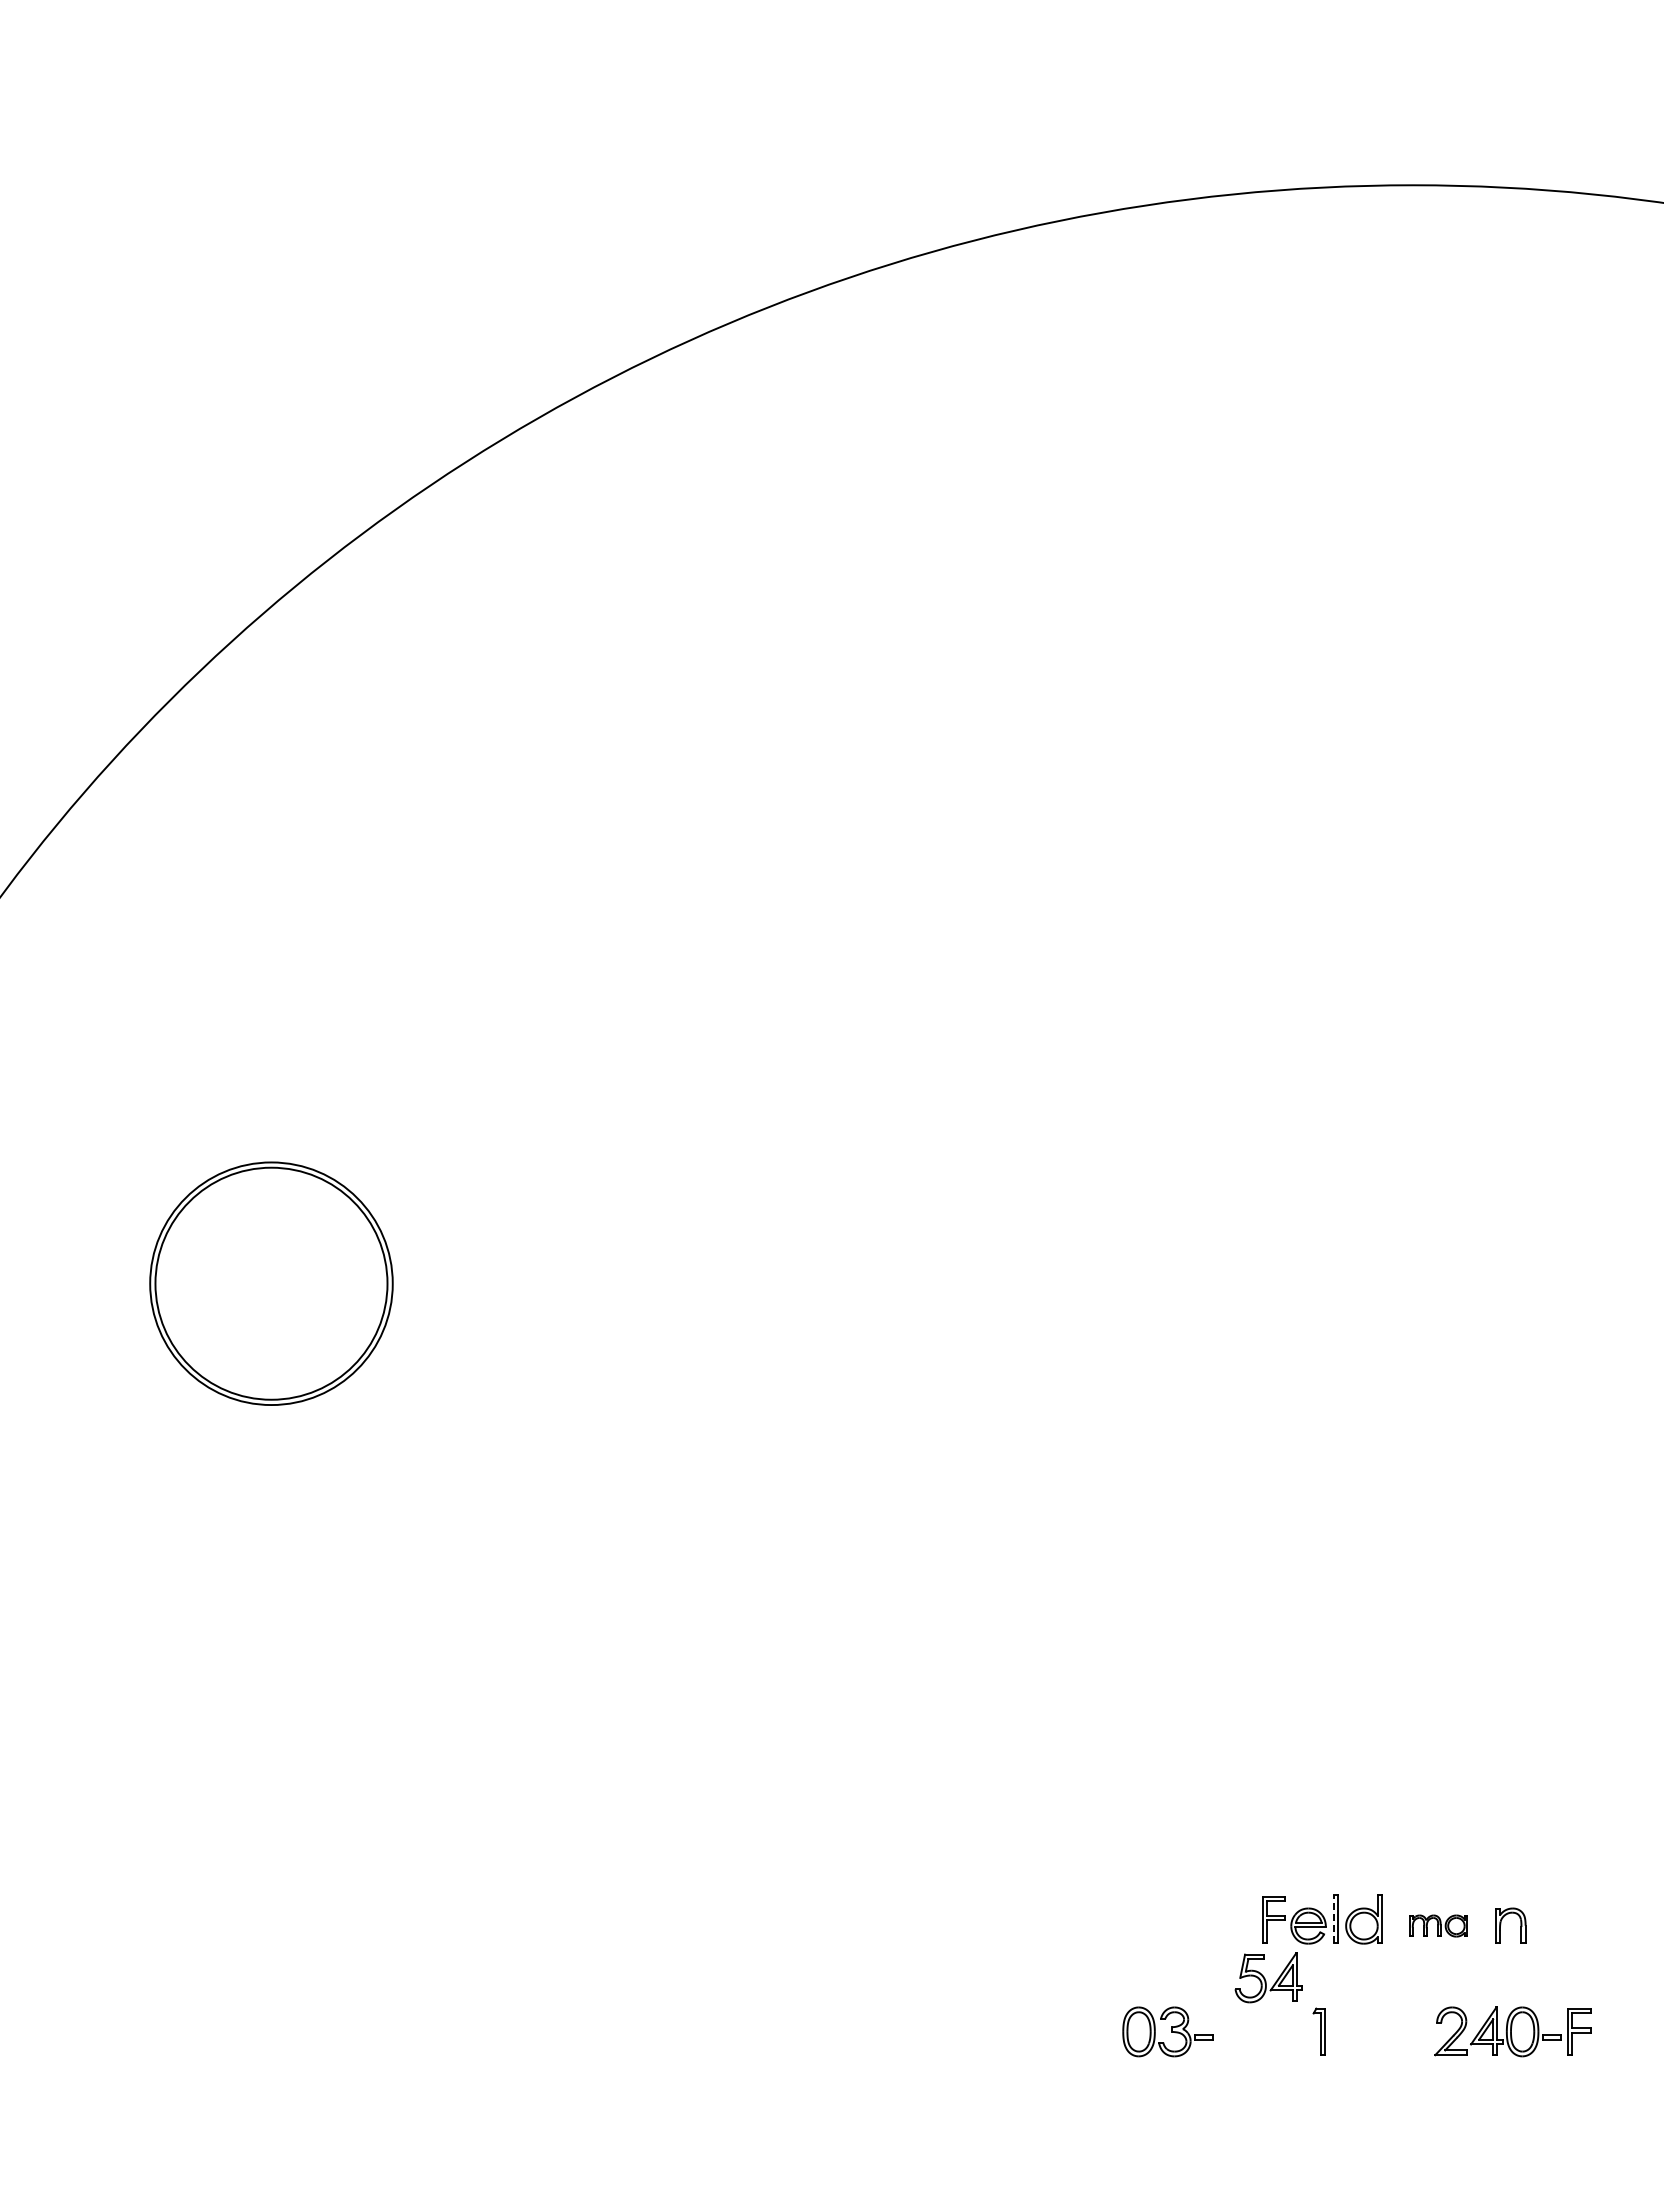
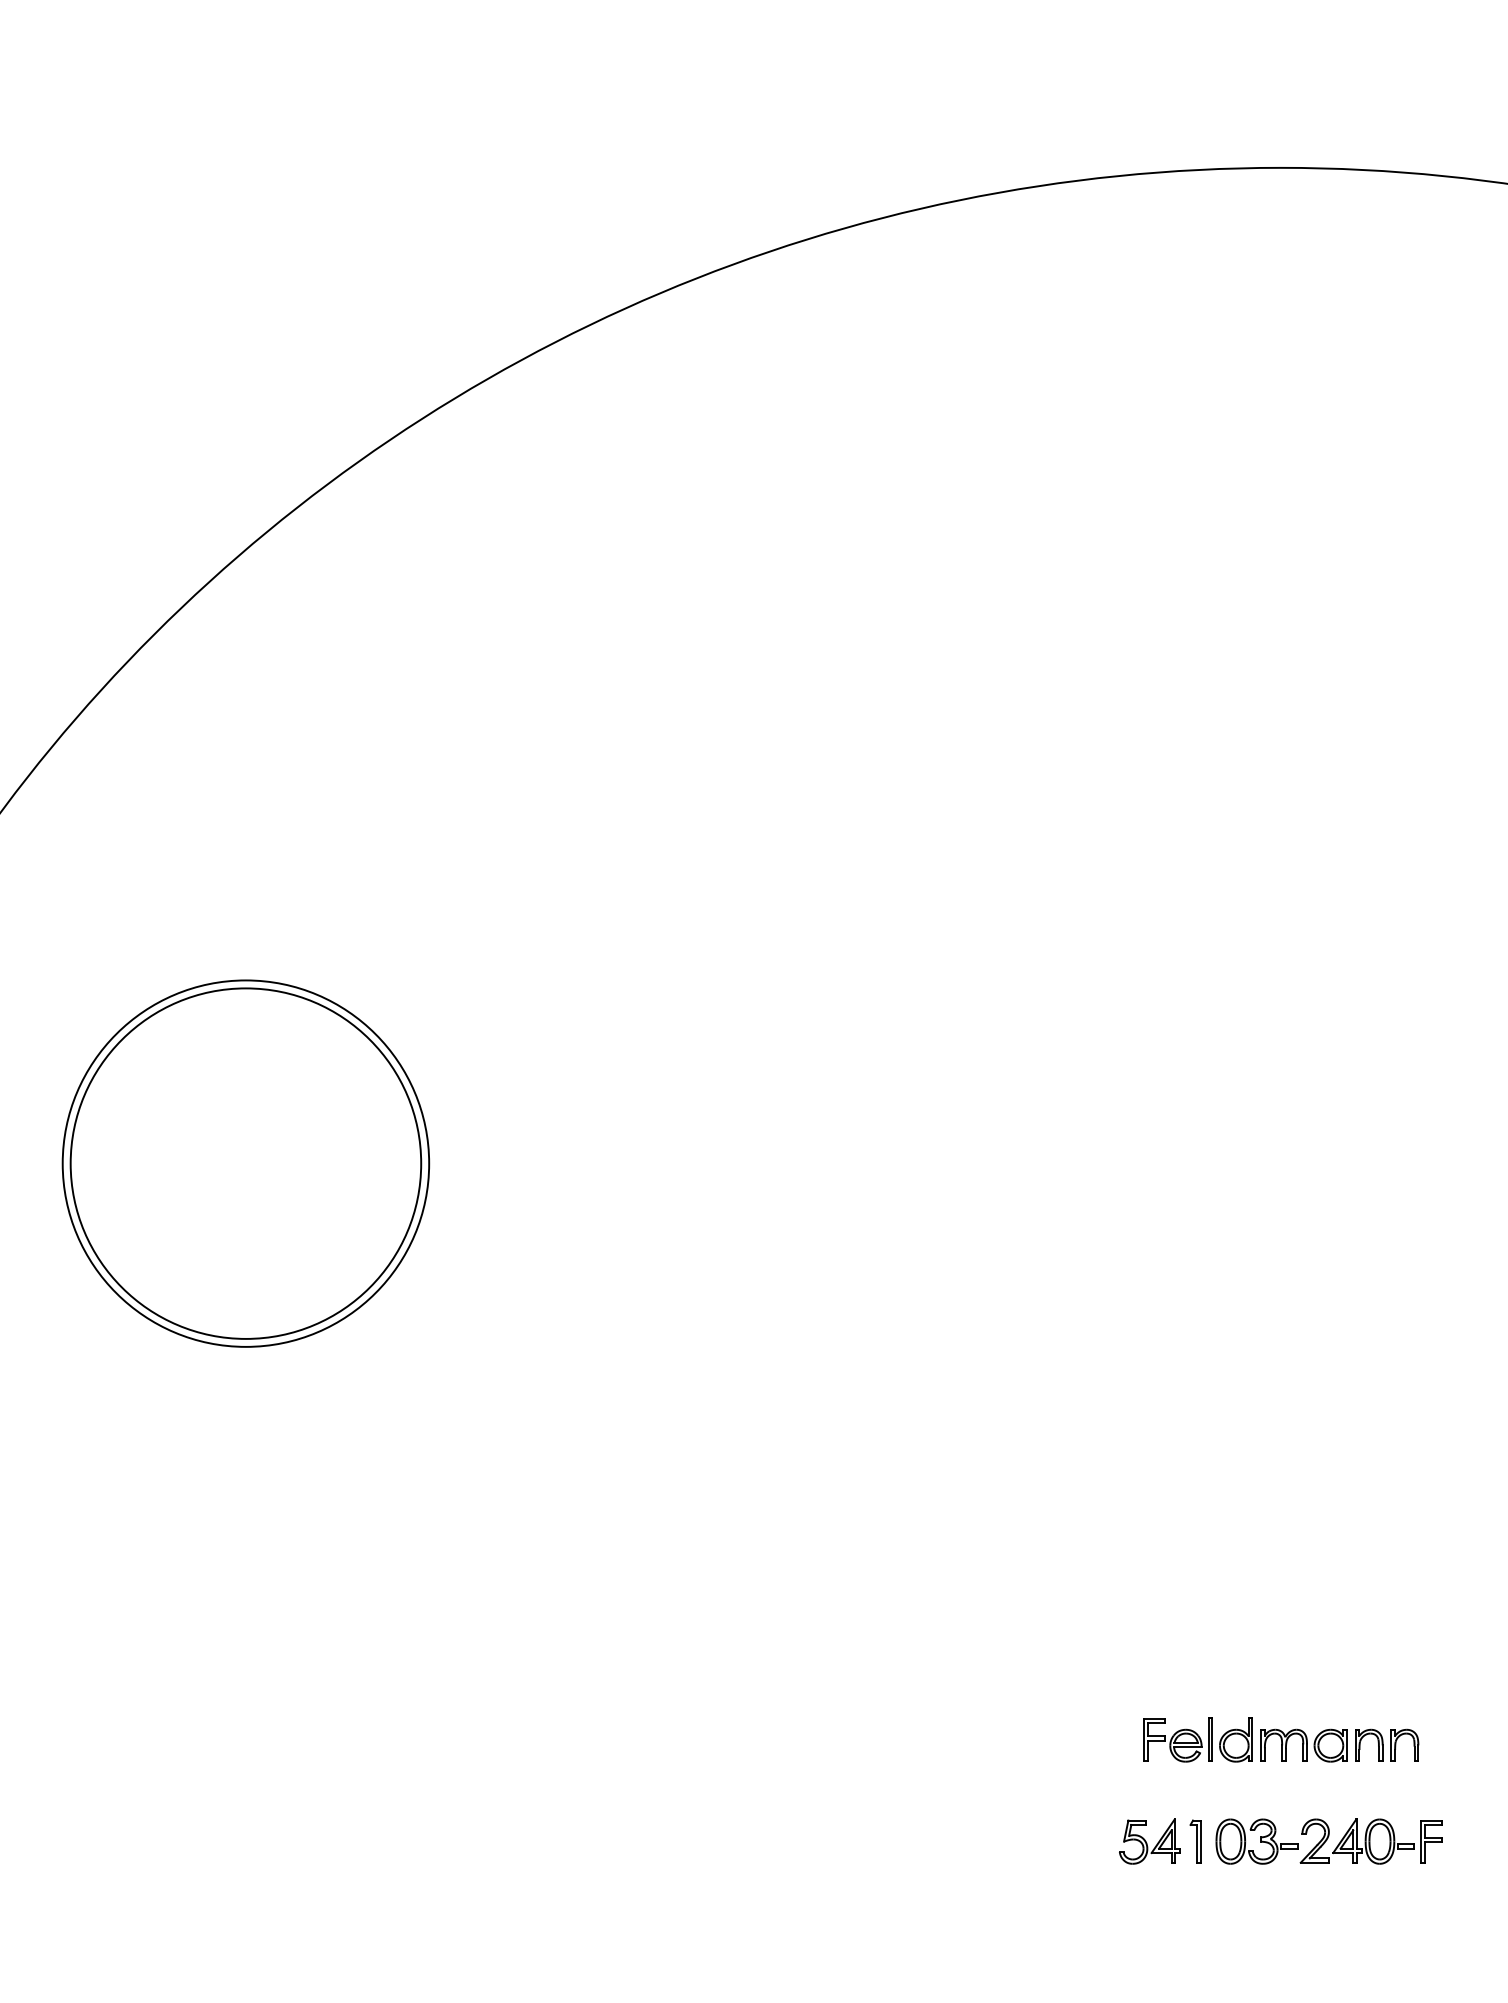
part: (271, 1283) -> (245, 1163), size x1.67
line: (1333, 1919) -> (1208, 1739), dashed -> solid
part: (1438, 1925) -> (1303, 1745), size x1.67
part: (1540, 1925) -> (1396, 1745), added
part: (1268, 1977) -> (1149, 1841), moved
part: (1167, 2031) -> (1256, 1841), moved

